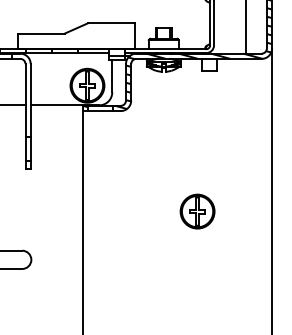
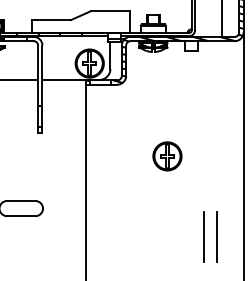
part: (197, 211) -> (167, 156), moved
line: (225, 293) -> (204, 236), added
line: (240, 293) -> (217, 236), added

